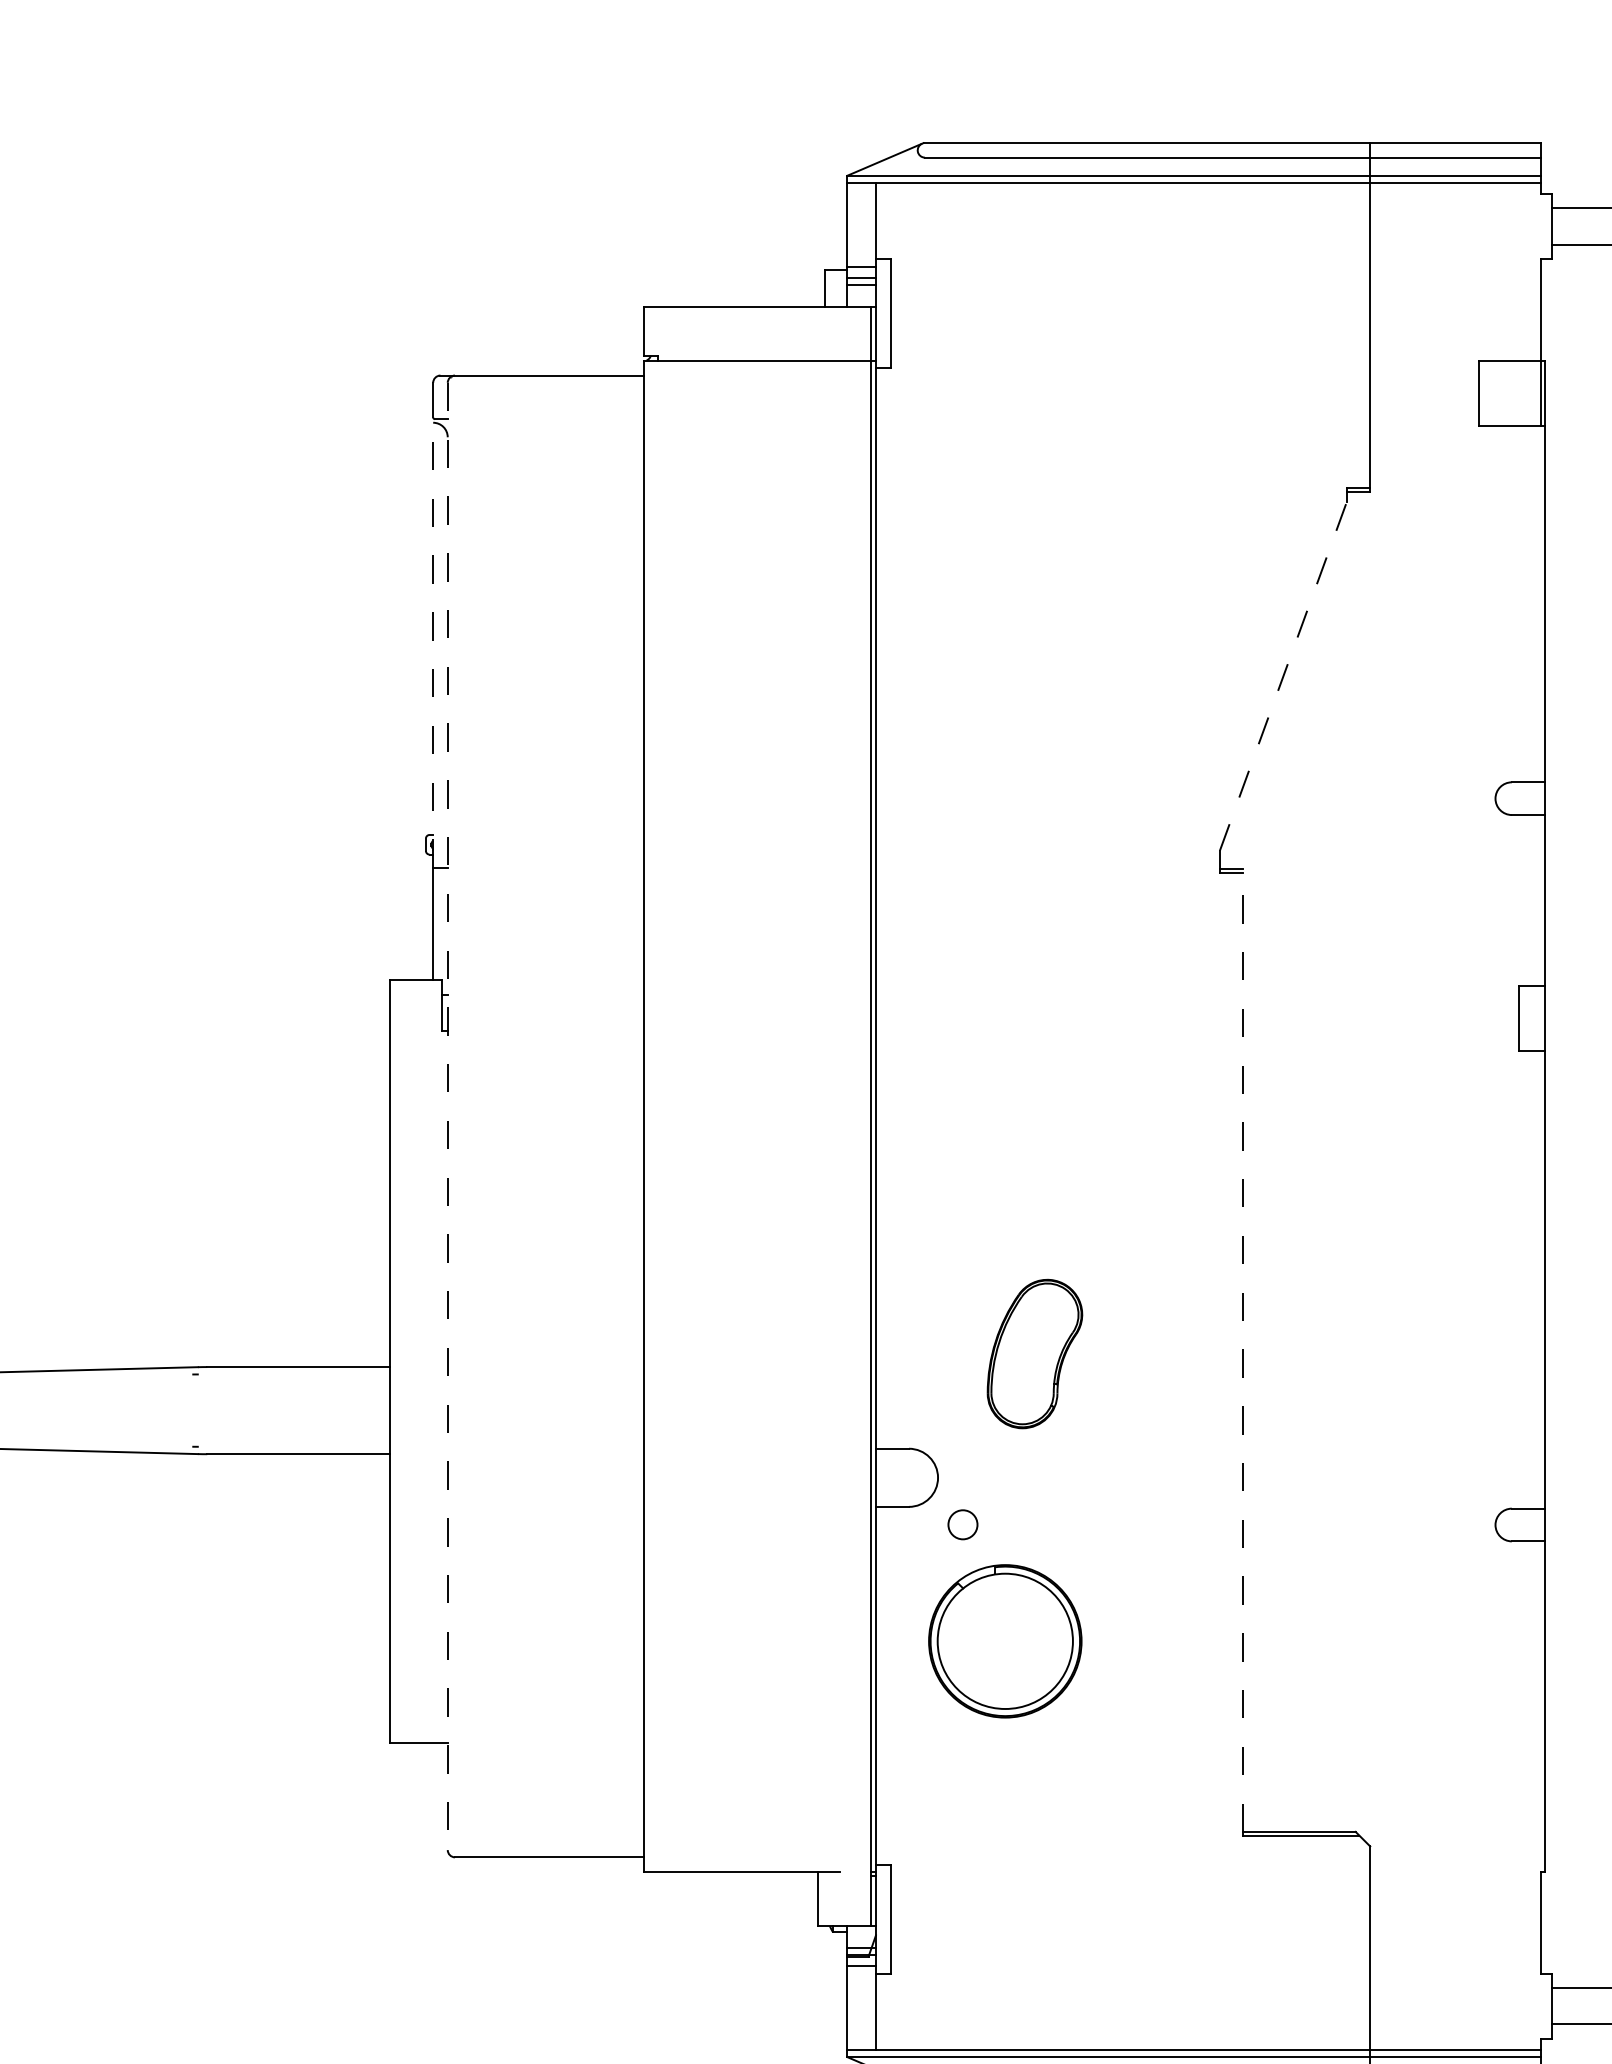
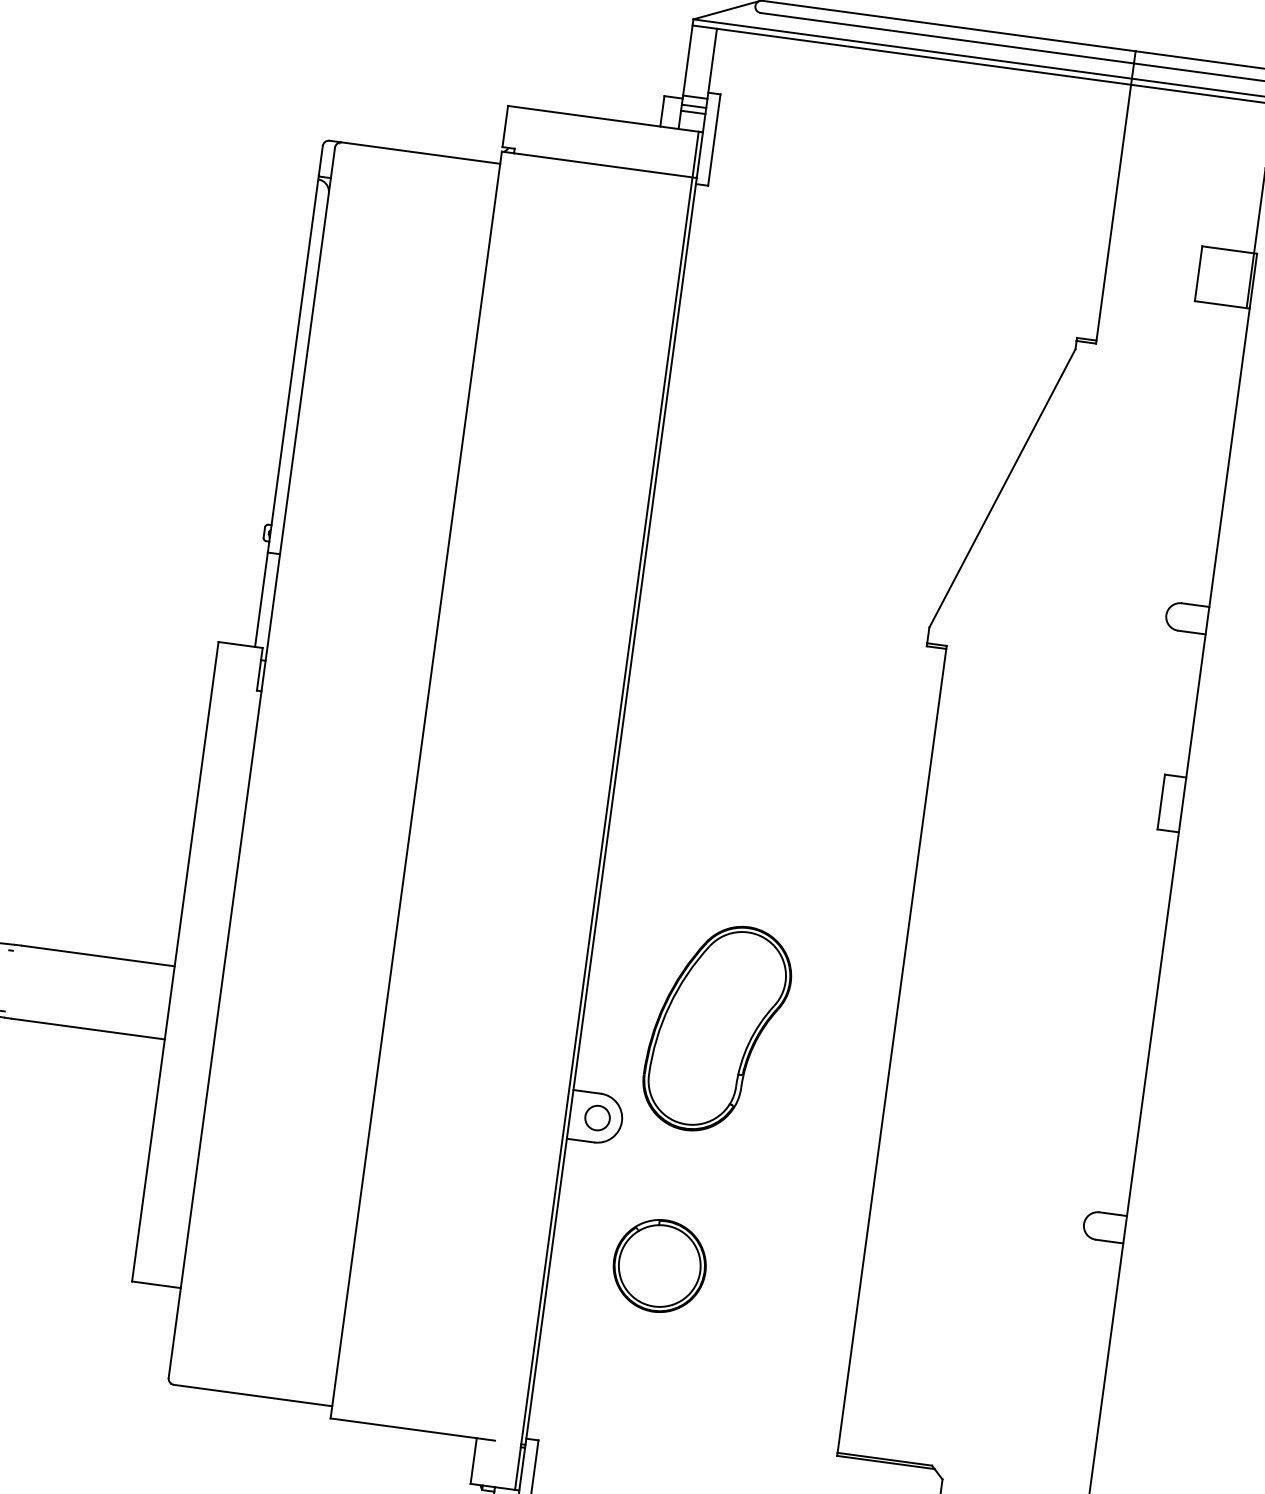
line: (433, 642) -> (293, 363), dashed -> solid
line: (1283, 676) -> (1002, 488), dashed -> solid
line: (447, 1116) -> (251, 762), dashed -> solid
line: (1243, 1350) -> (892, 1049), dashed -> solid
part: (1034, 1353) -> (716, 1028), size x1.67
circle: (962, 1524) -> (597, 1117), moved
part: (1004, 1640) -> (659, 1265), size x0.71

